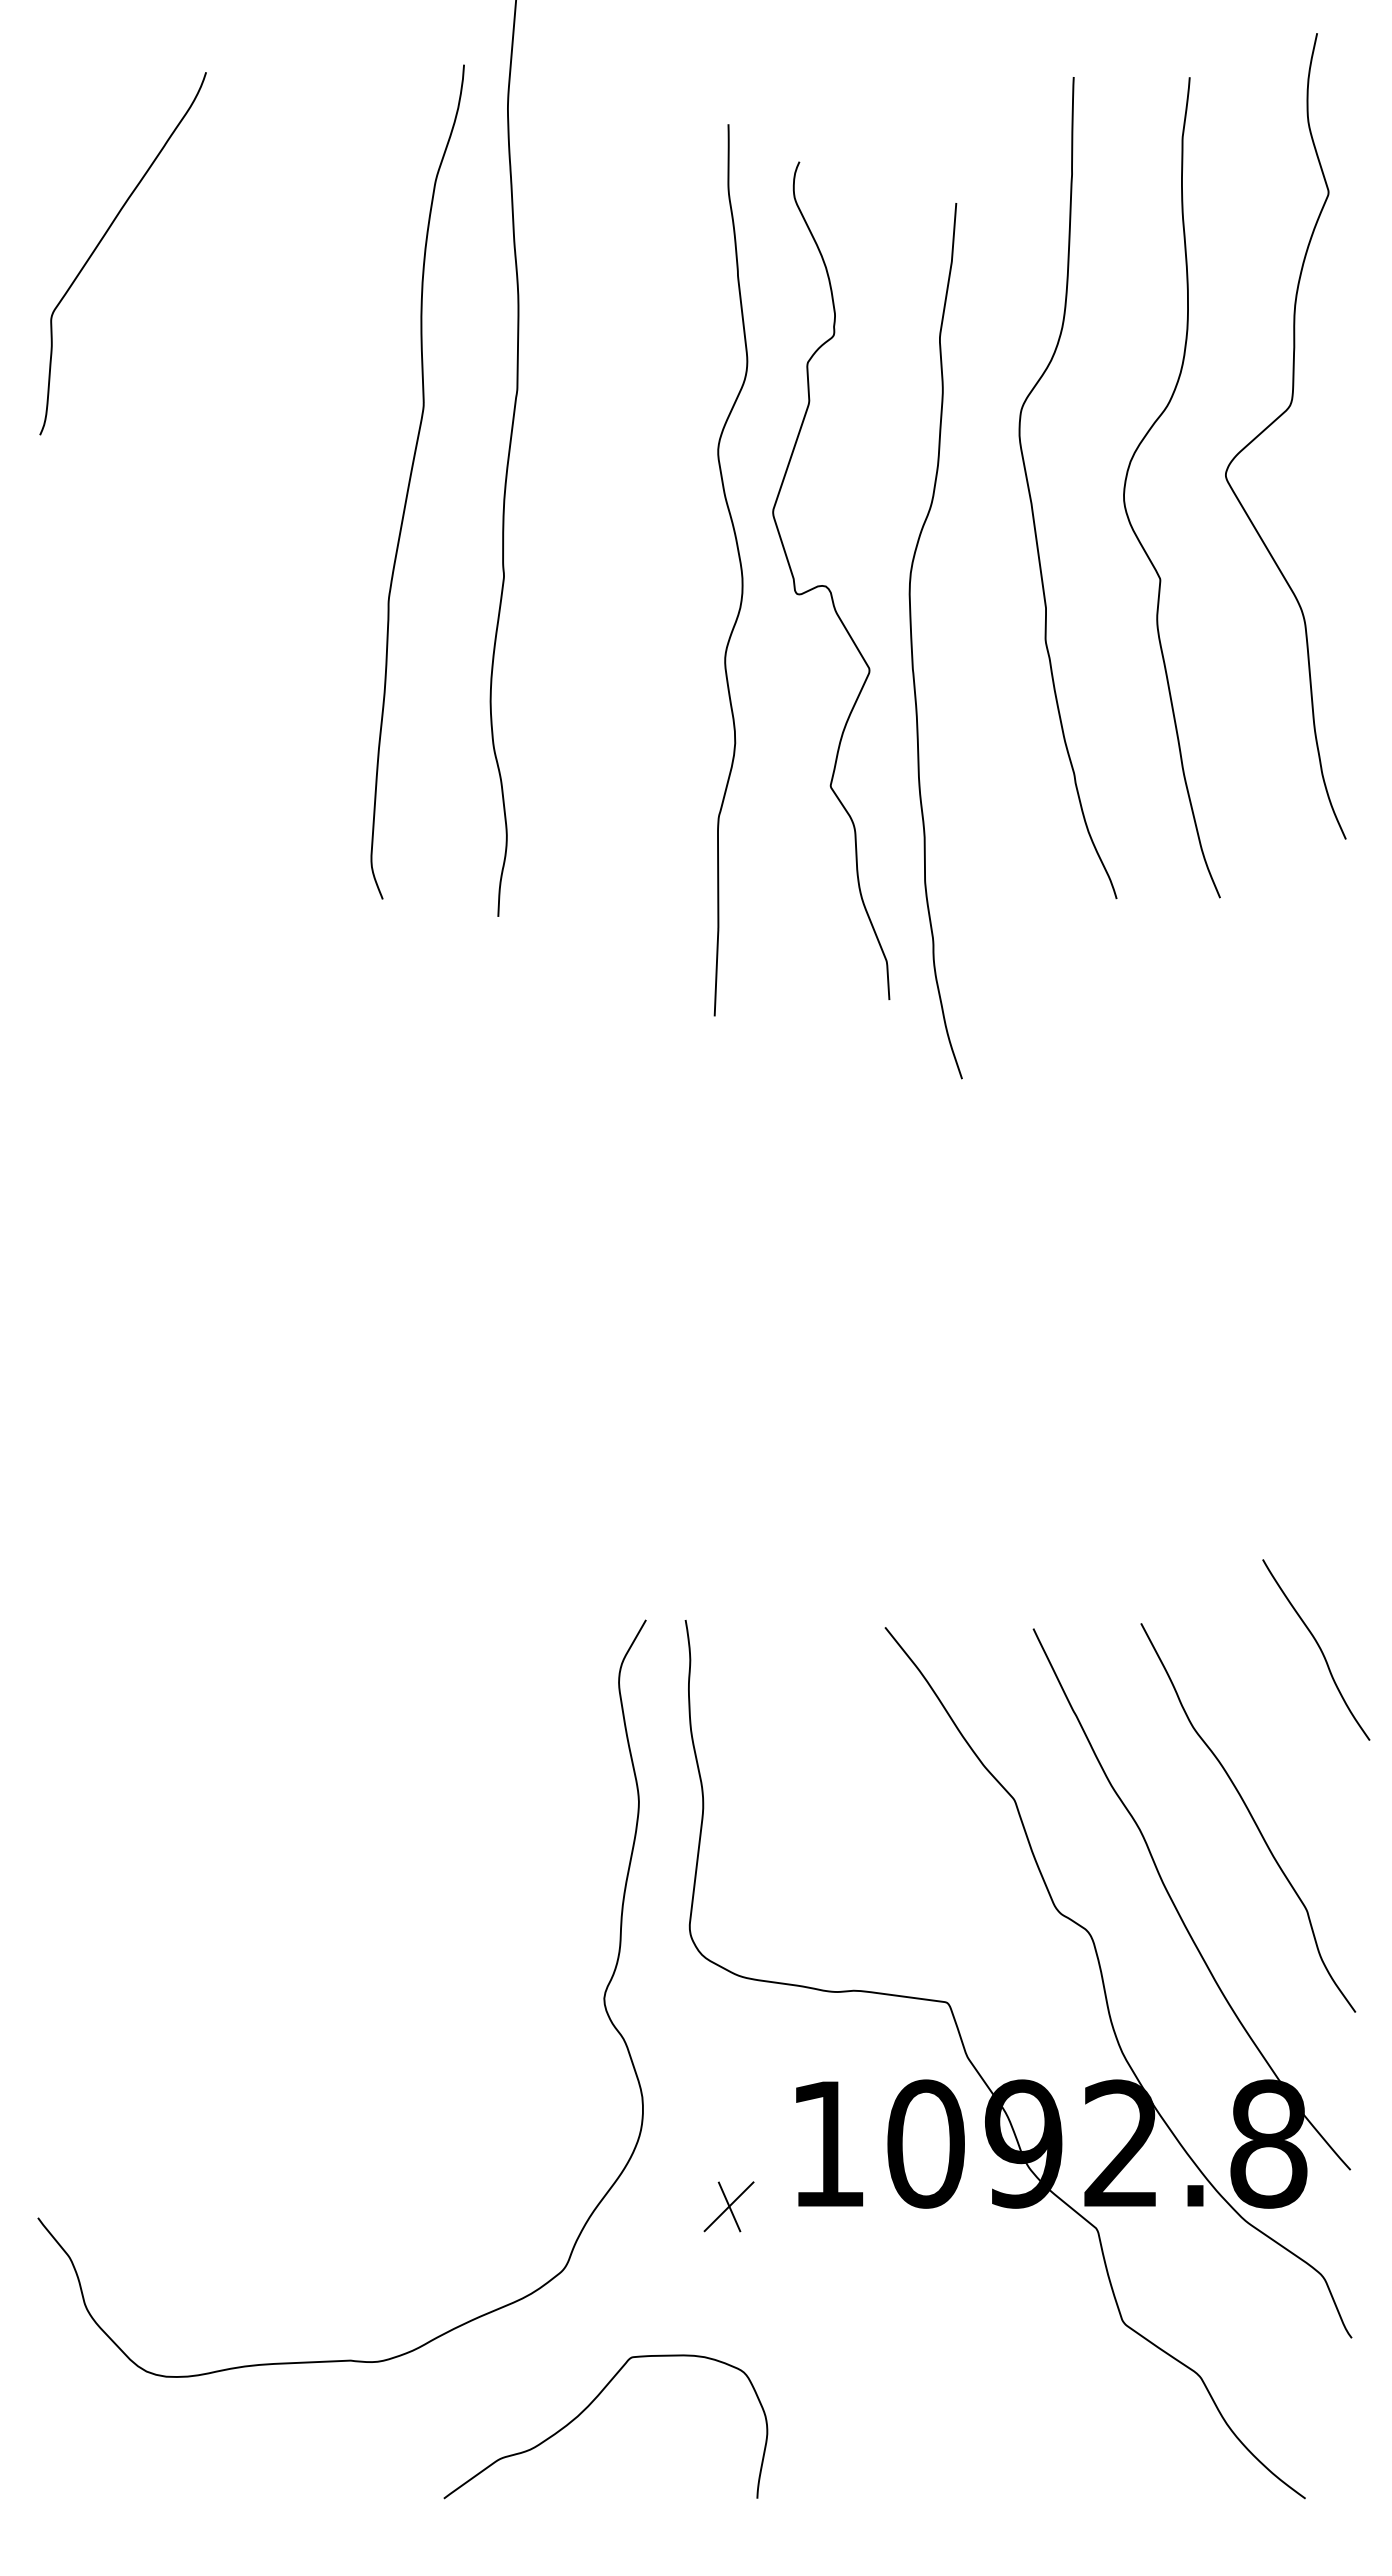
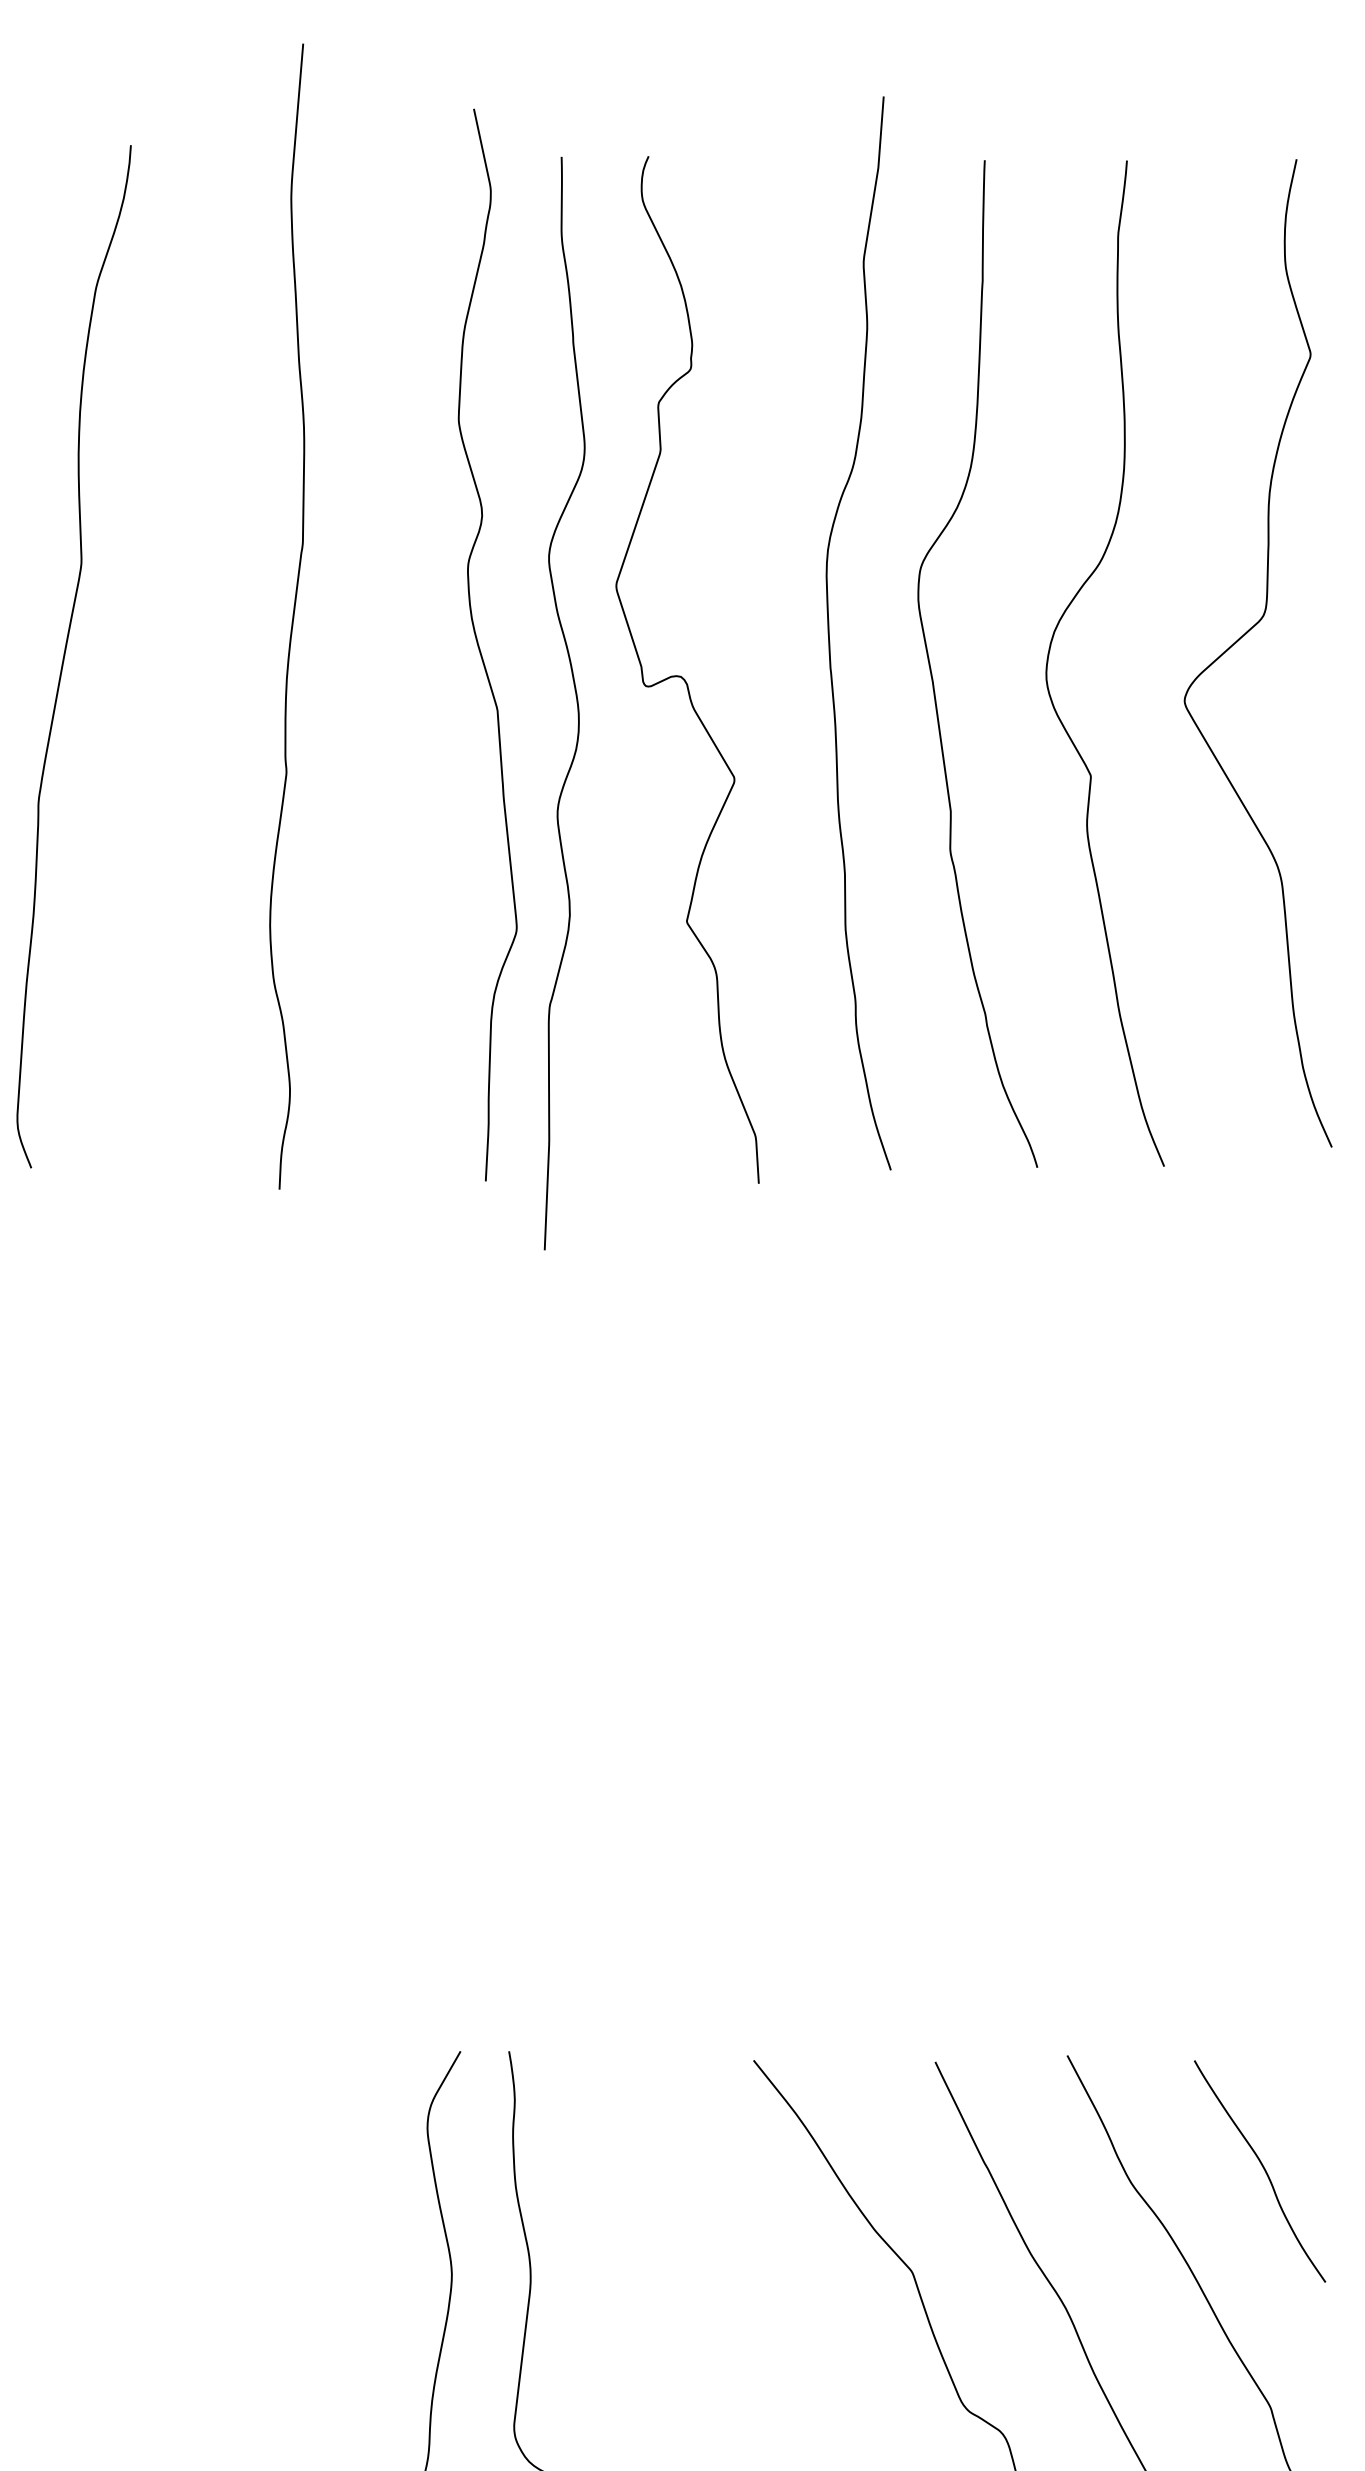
curve: (1273, 423) -> (1243, 637), moved
curve: (662, 475) -> (480, 648), added
curve: (411, 478) -> (66, 652), moved
curve: (740, 570) -> (576, 703), moved
curve: (826, 585) -> (681, 675), moved
curve: (912, 641) -> (830, 633), moved
curve: (1318, 1647) -> (1262, 2168), moved

